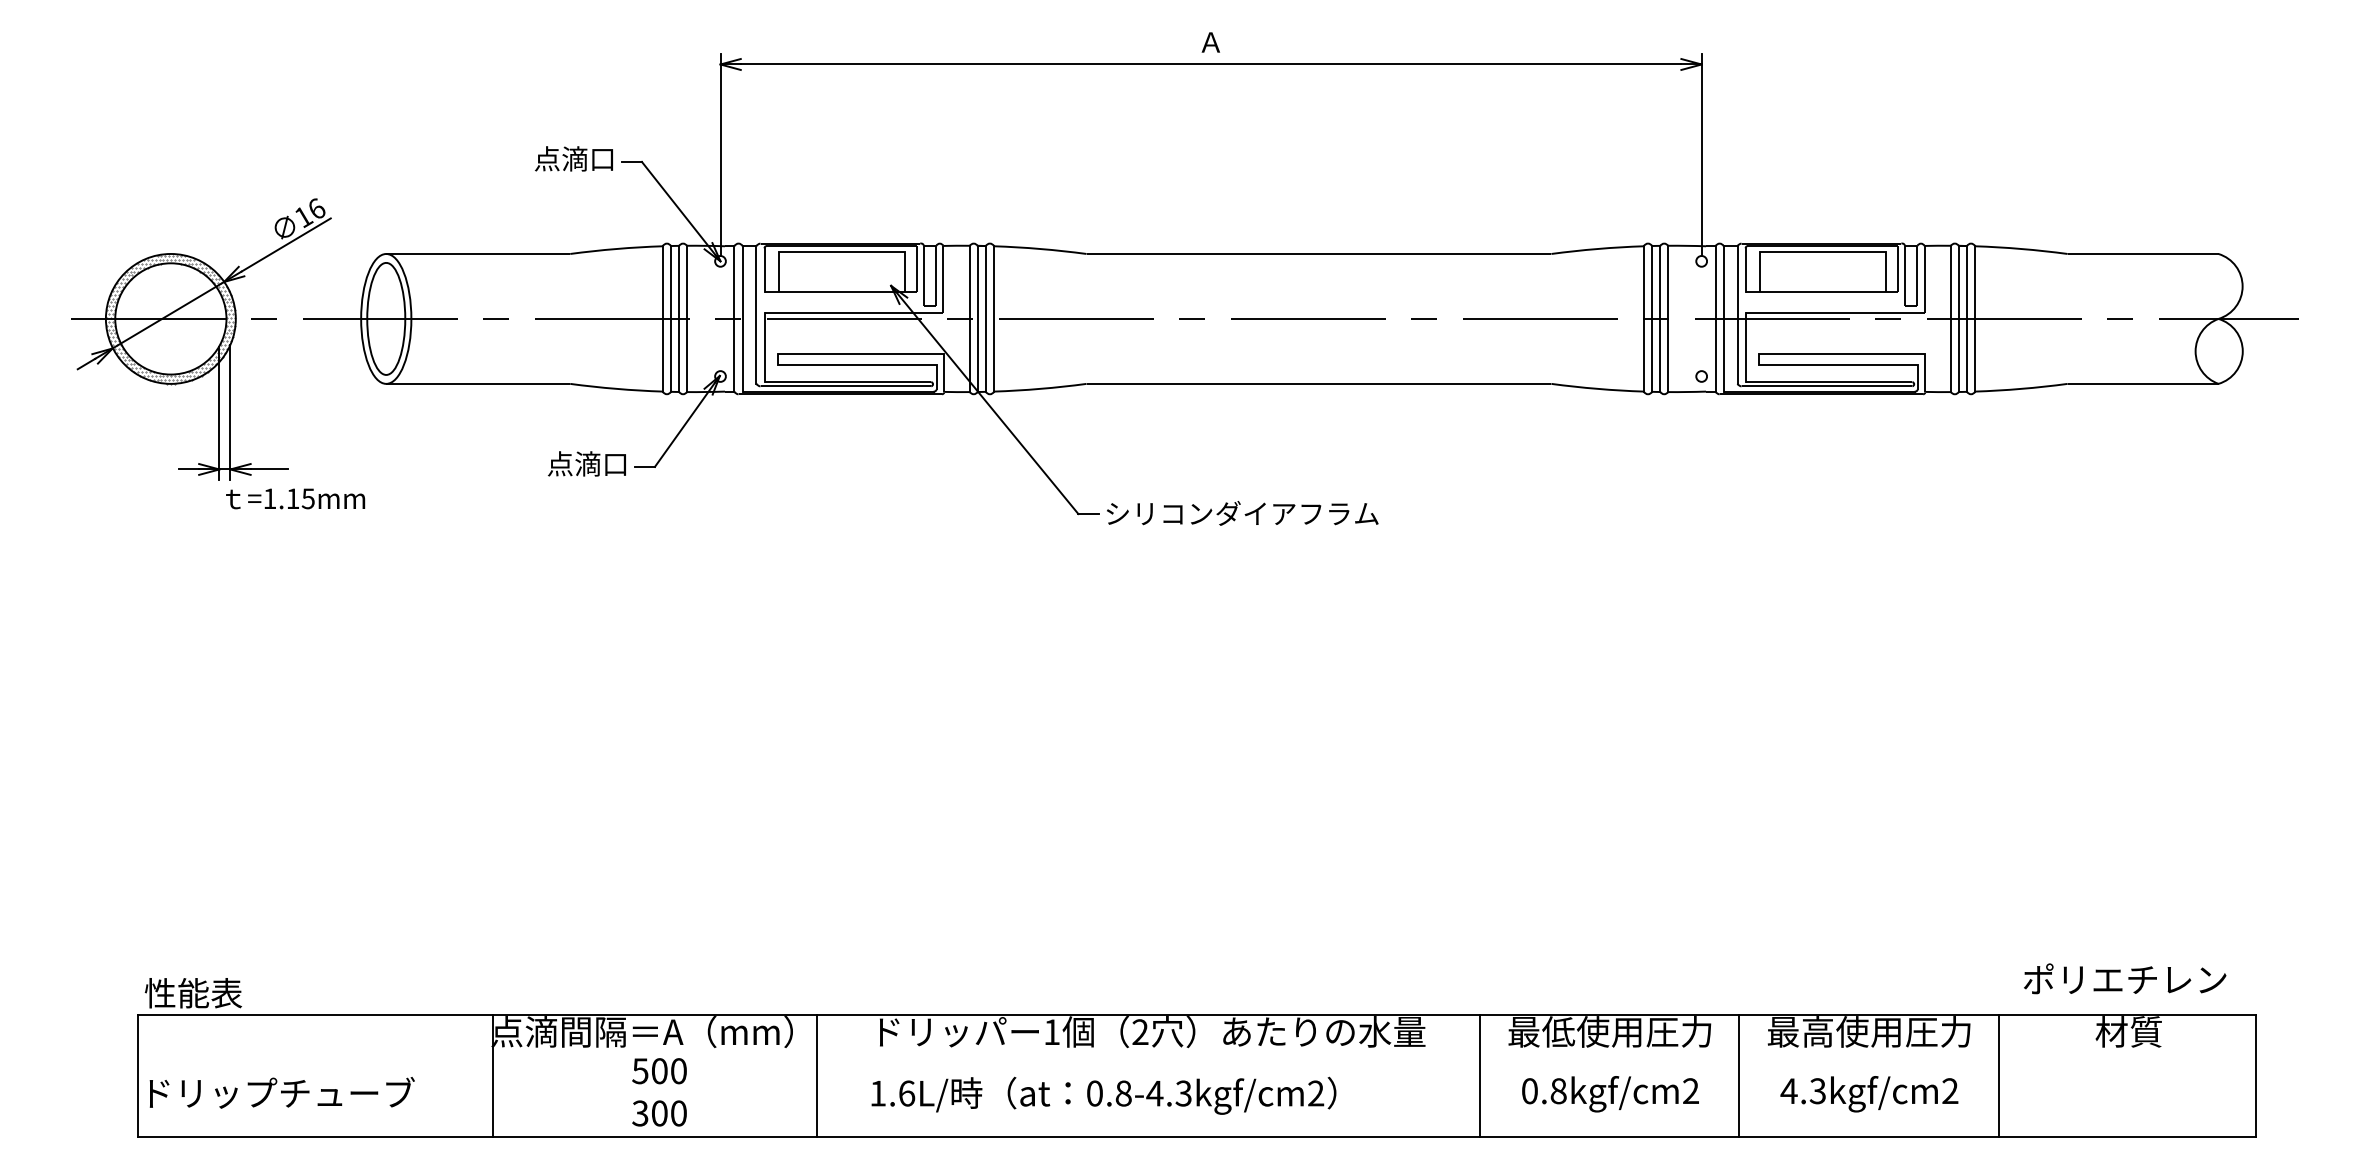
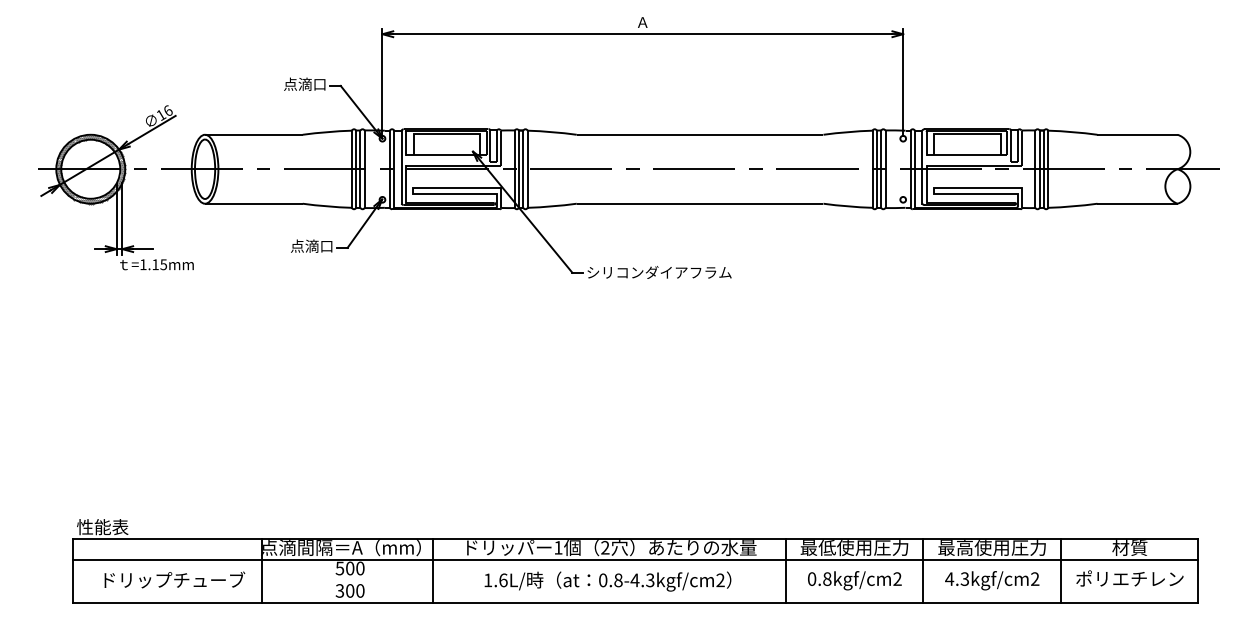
text: (2124, 978) -> (1129, 578), moved
line: (1197, 1056) -> (635, 560), added
text: (281, 1091) -> (174, 579), moved
text: (1103, 1095) -> (607, 581), moved

